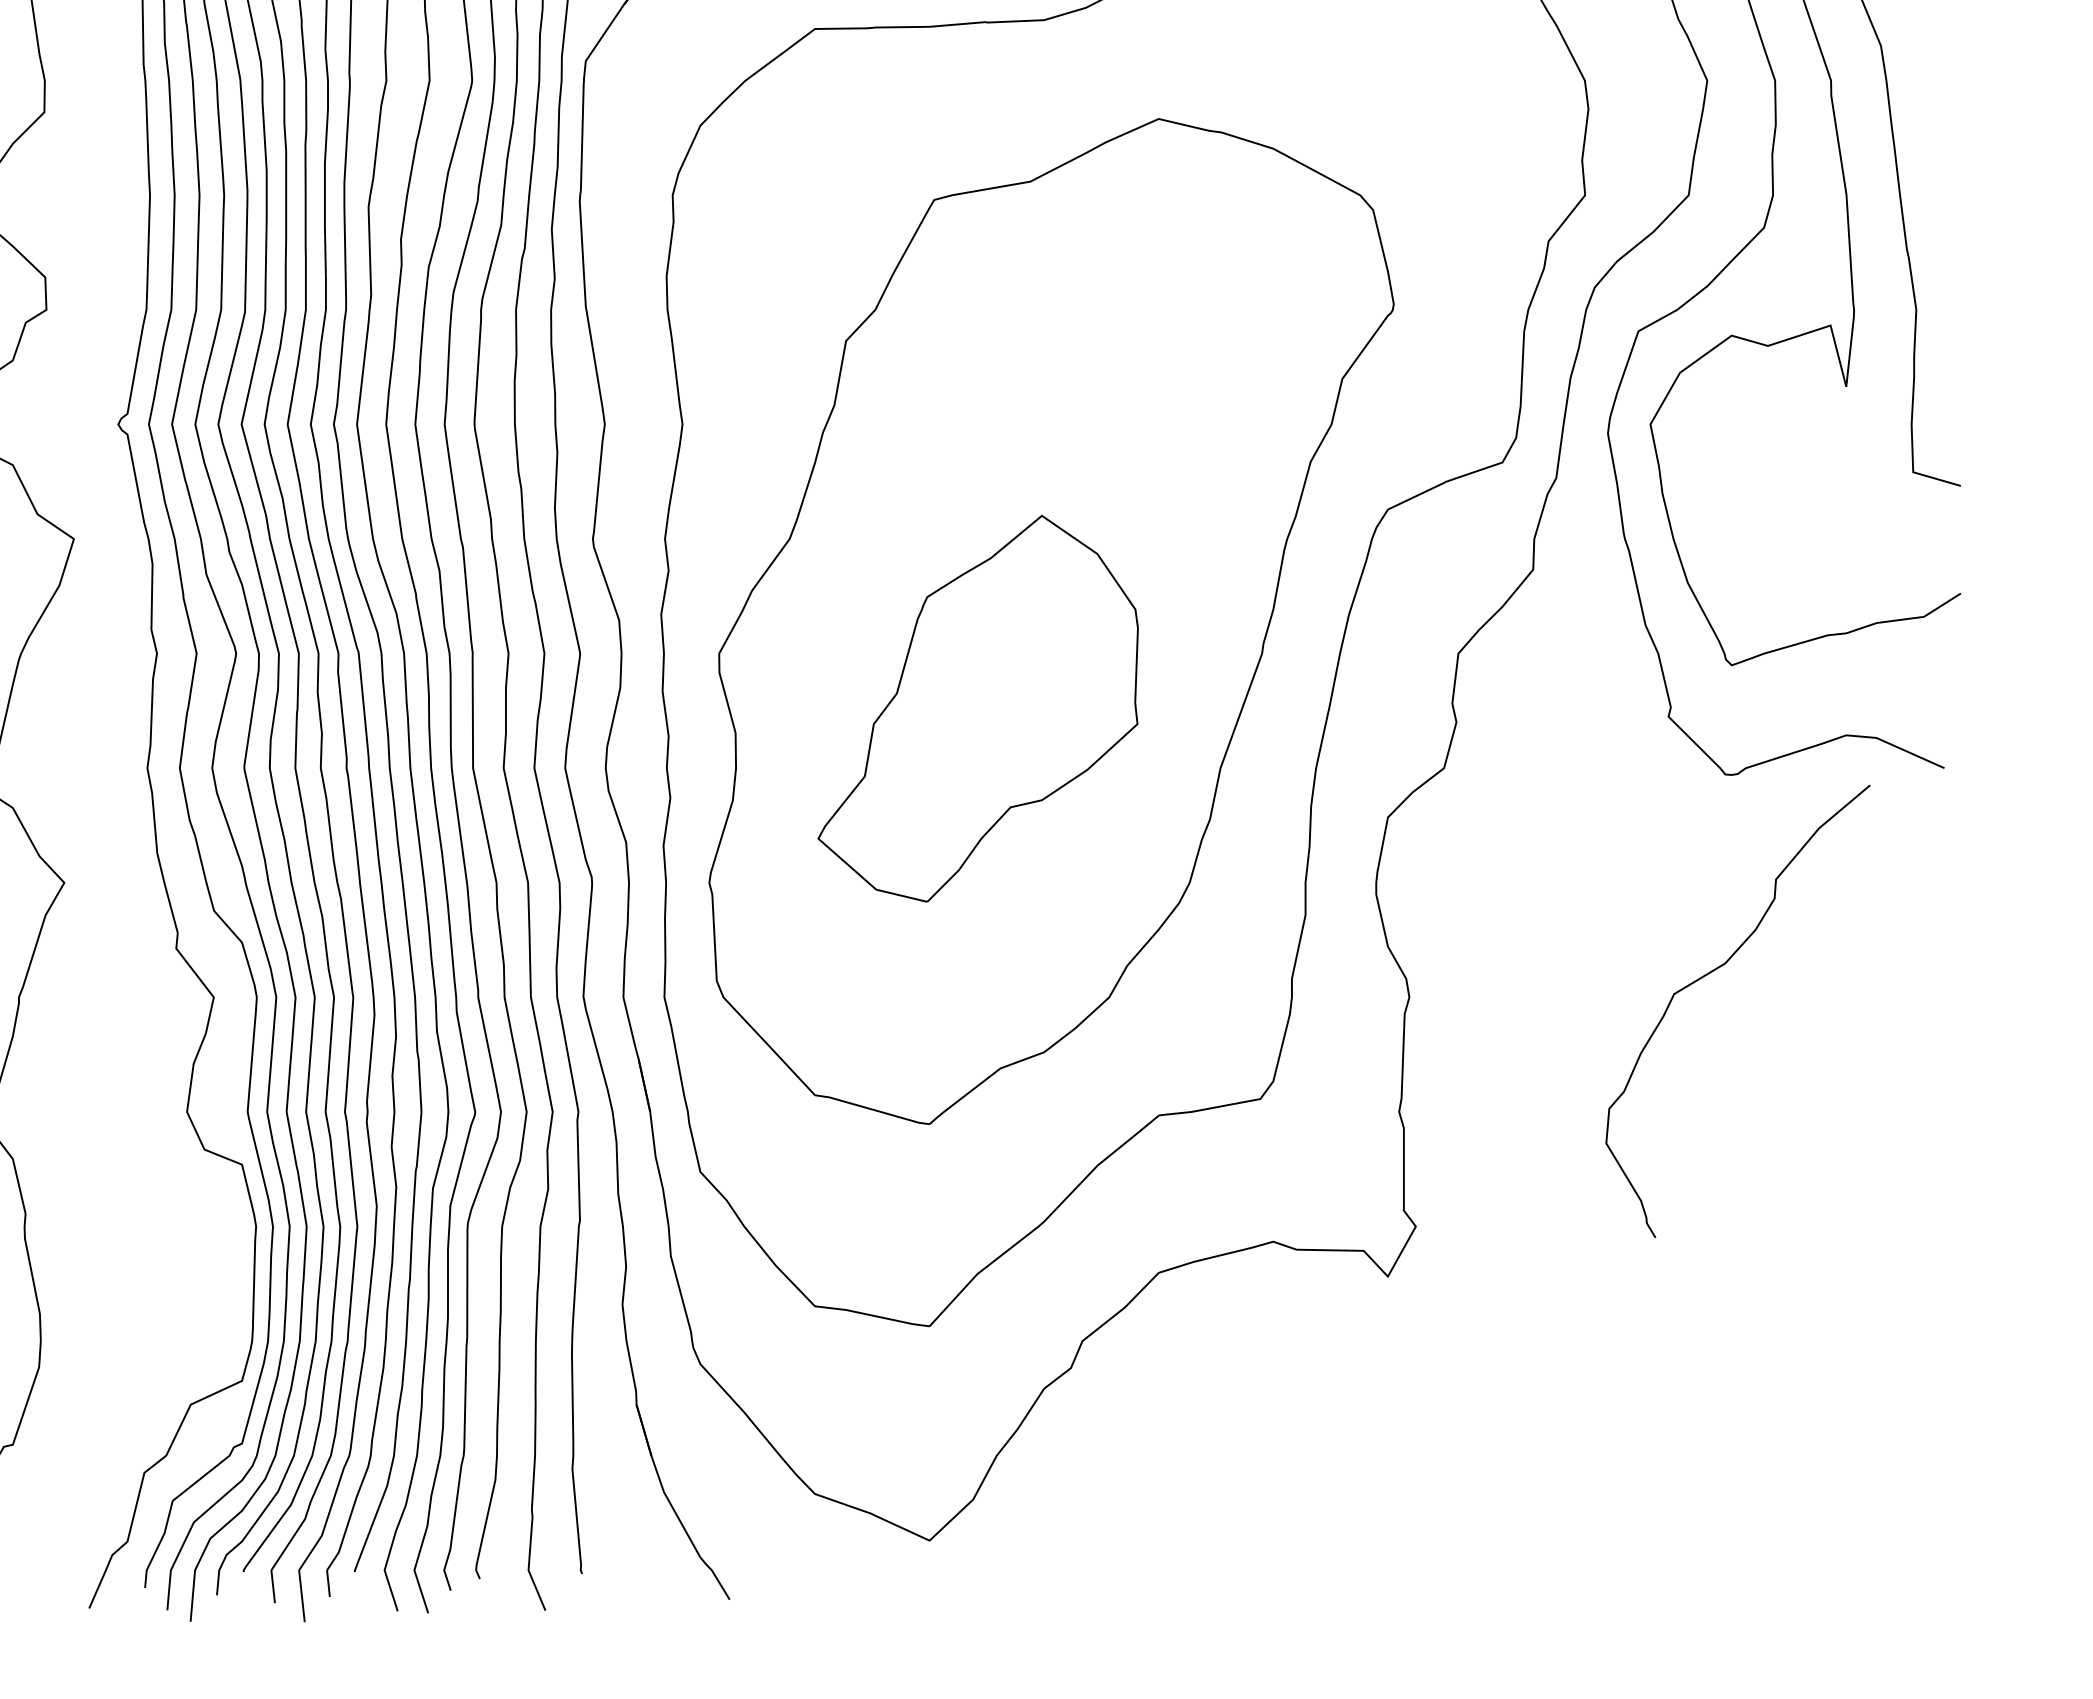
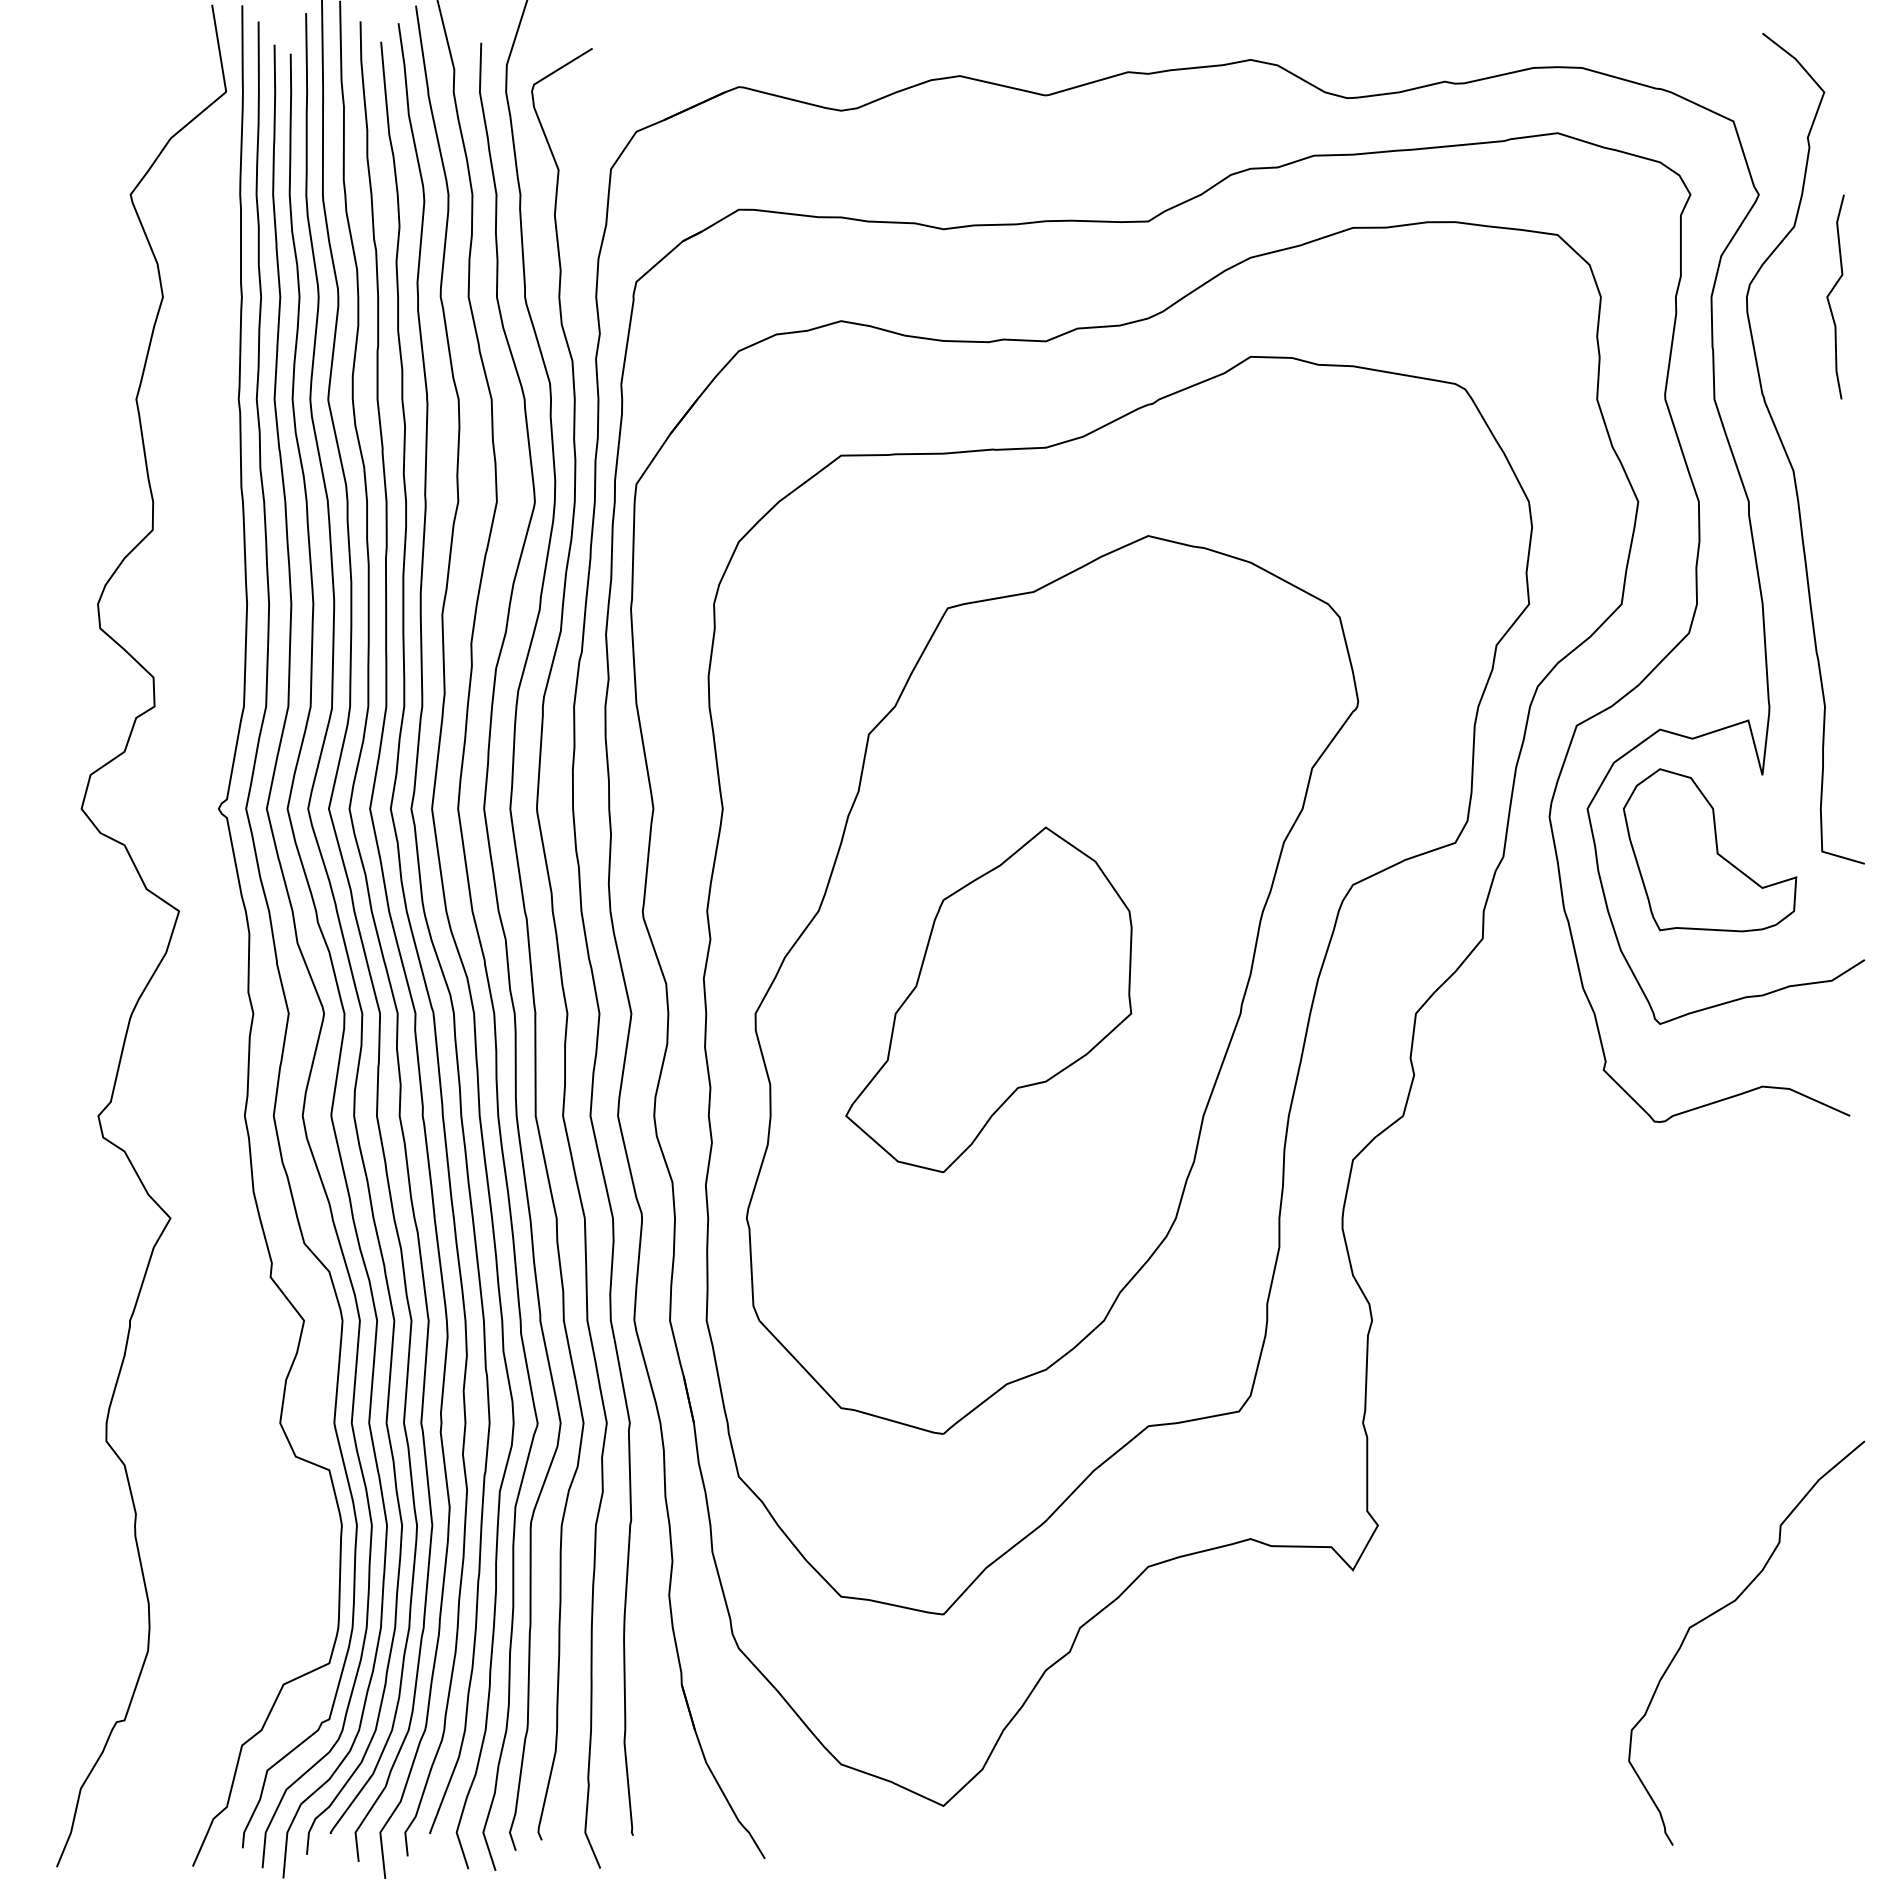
part: (1788, 471) -> (1710, 850), added
part: (977, 708) -> (988, 999), moved
curve: (1716, 970) -> (1727, 1606), moved

